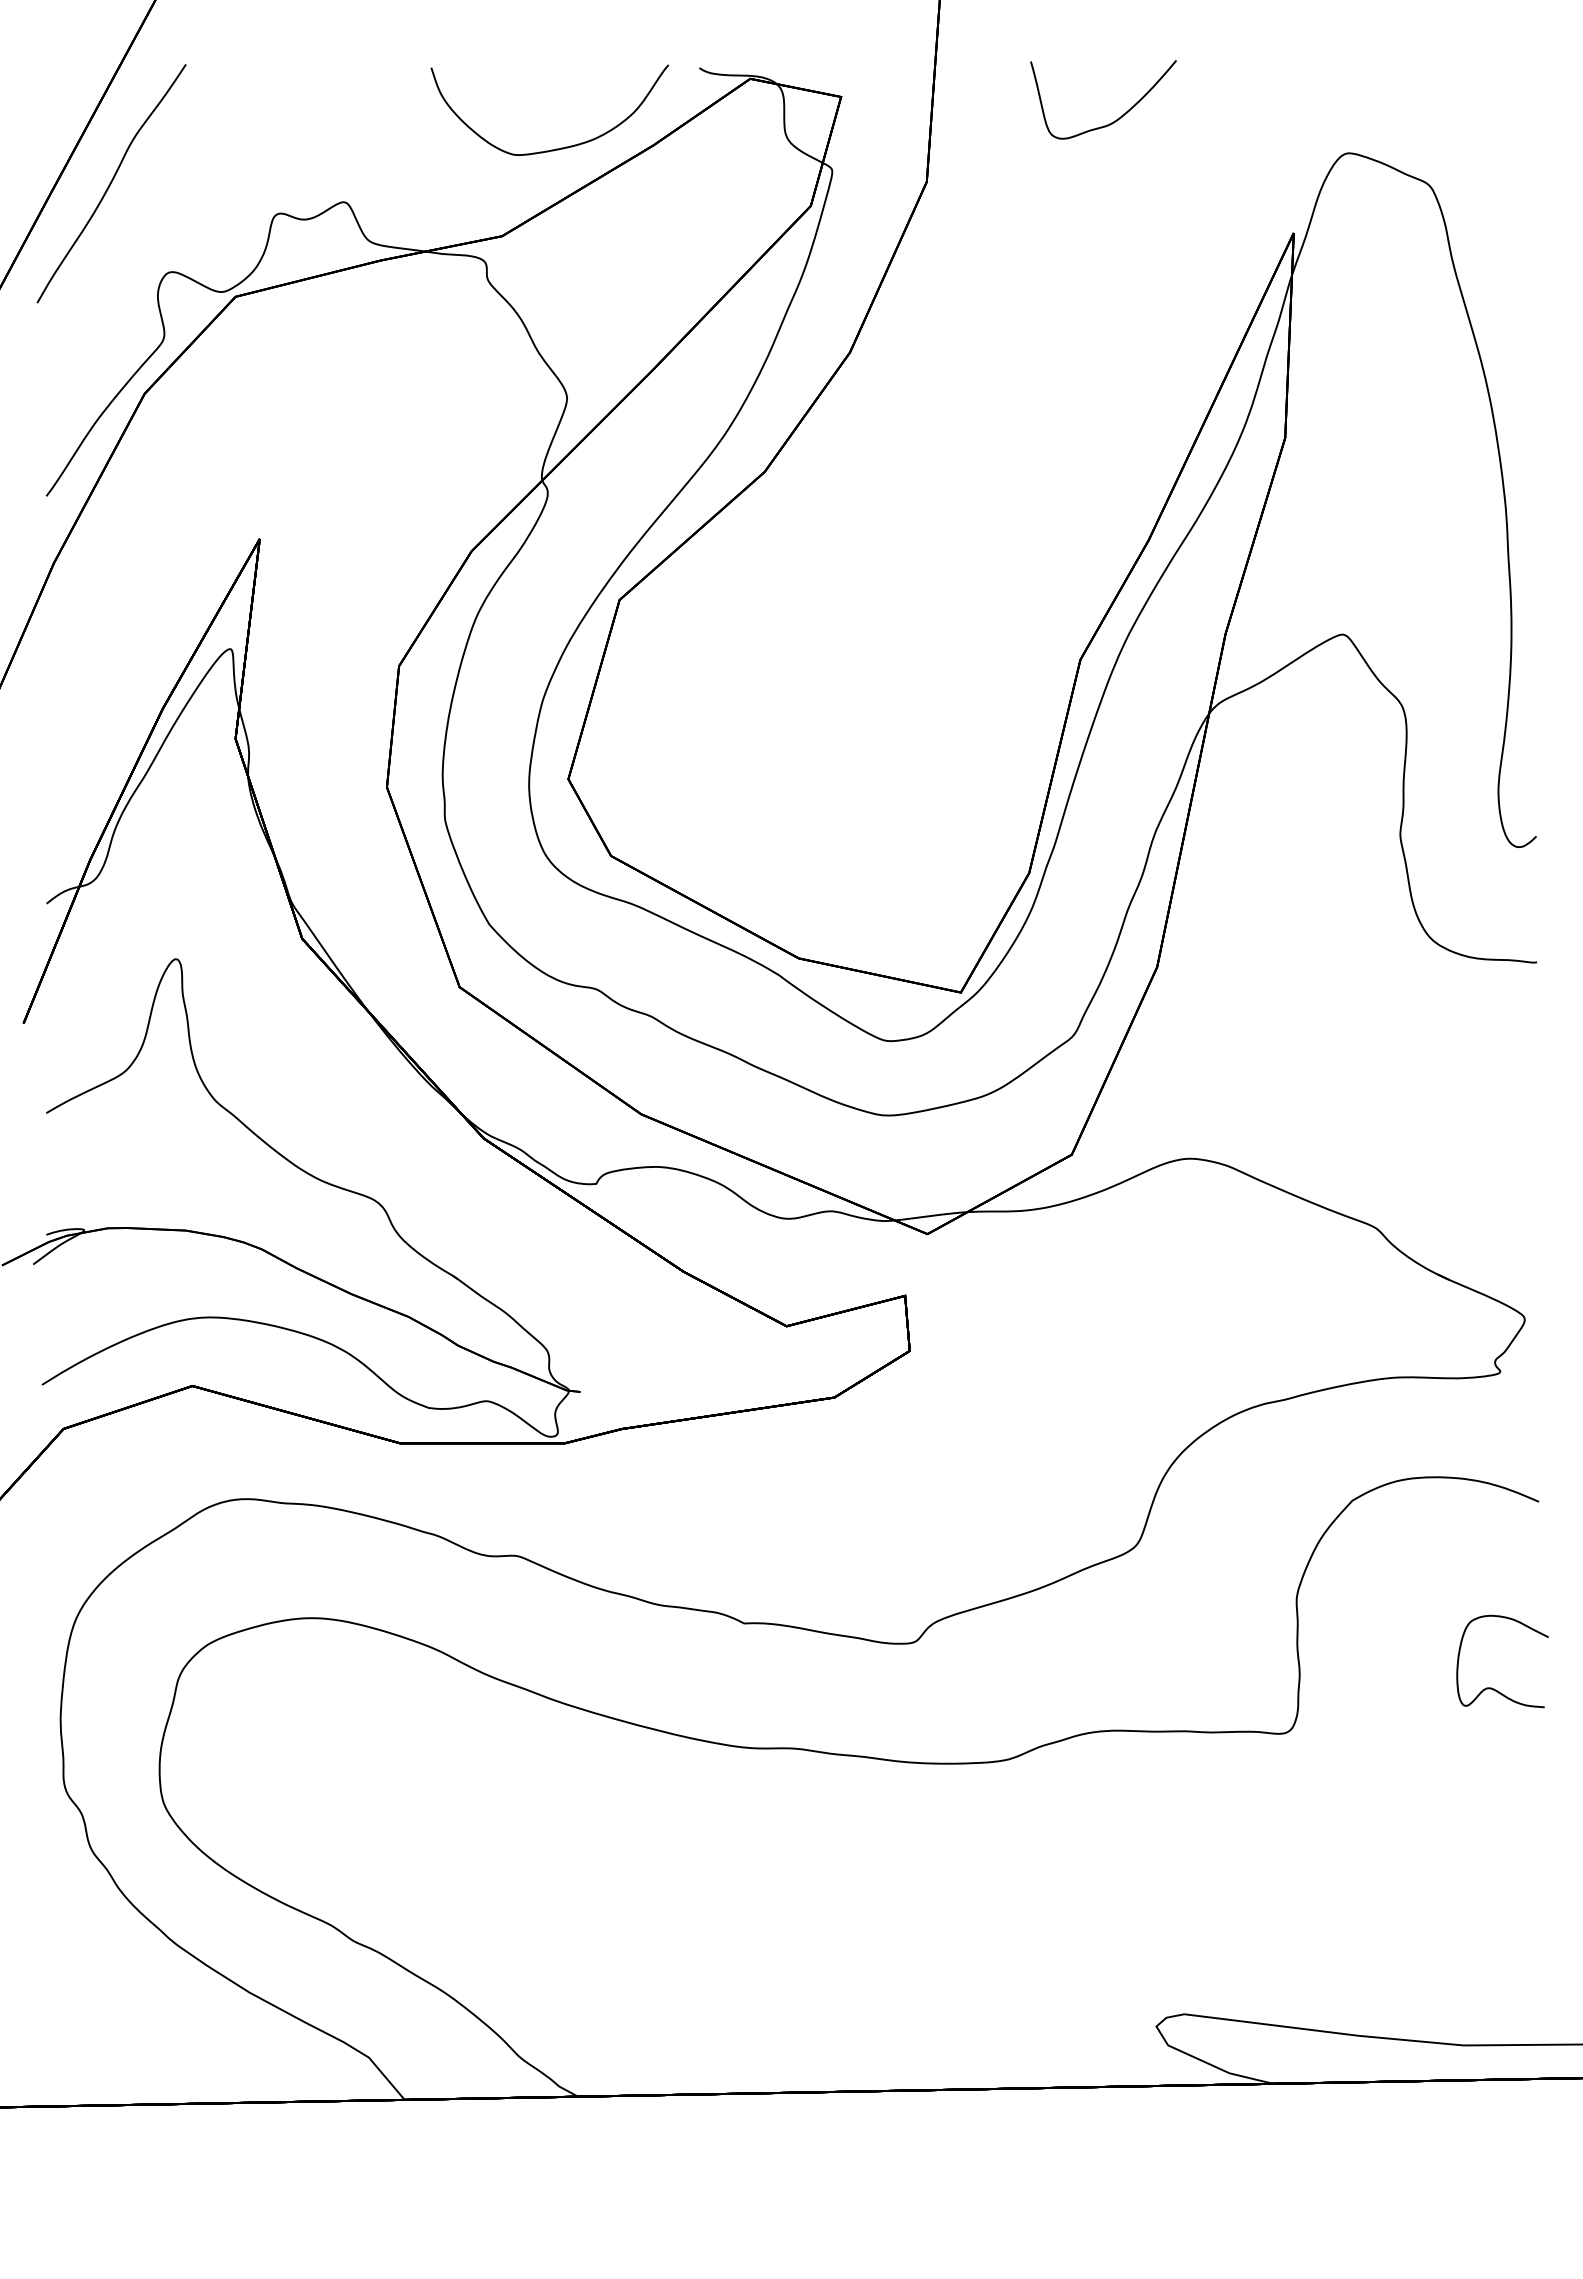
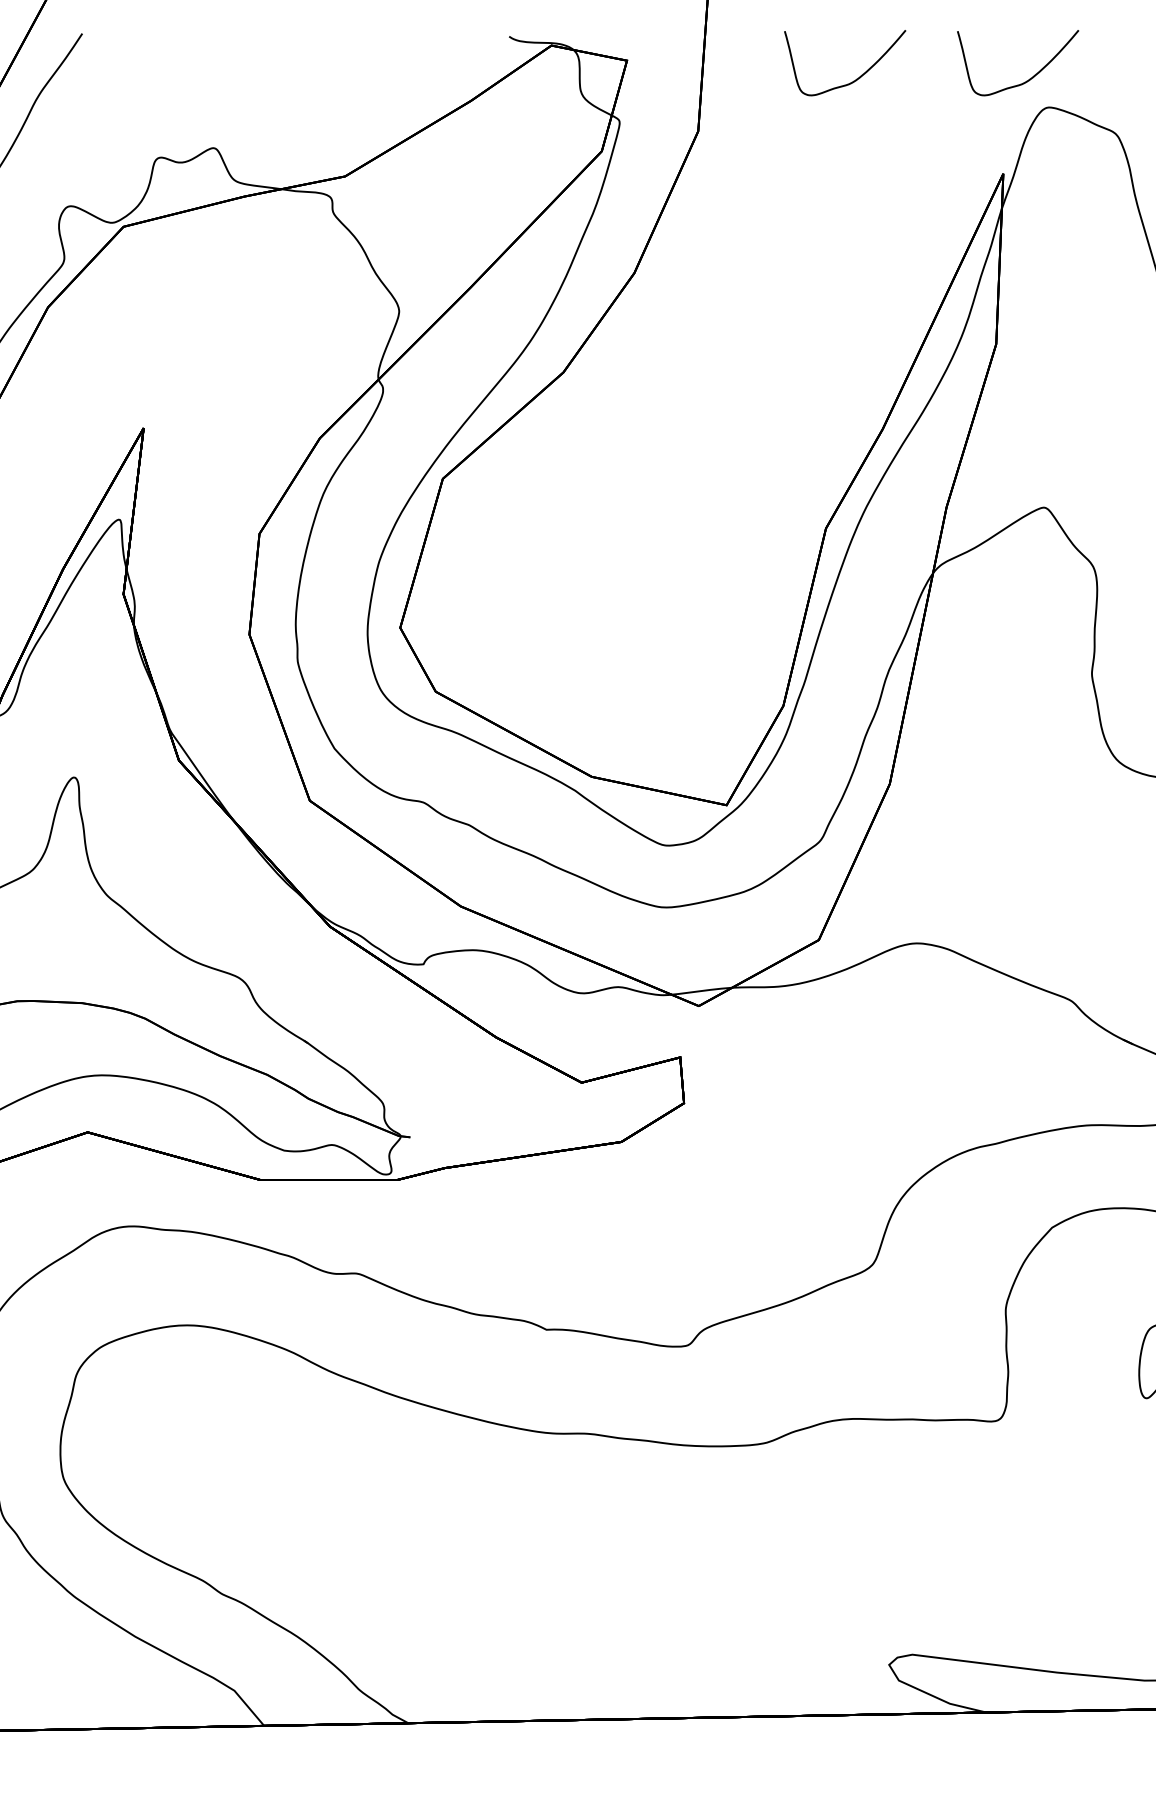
curve: (1325, 118) -> (1029, 78), added
curve: (556, 148) -> (390, 103), removed

